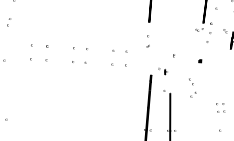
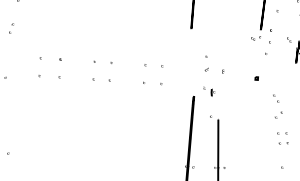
part: (147, 41) -> (205, 63), moved
part: (192, 87) -> (277, 105), moved

